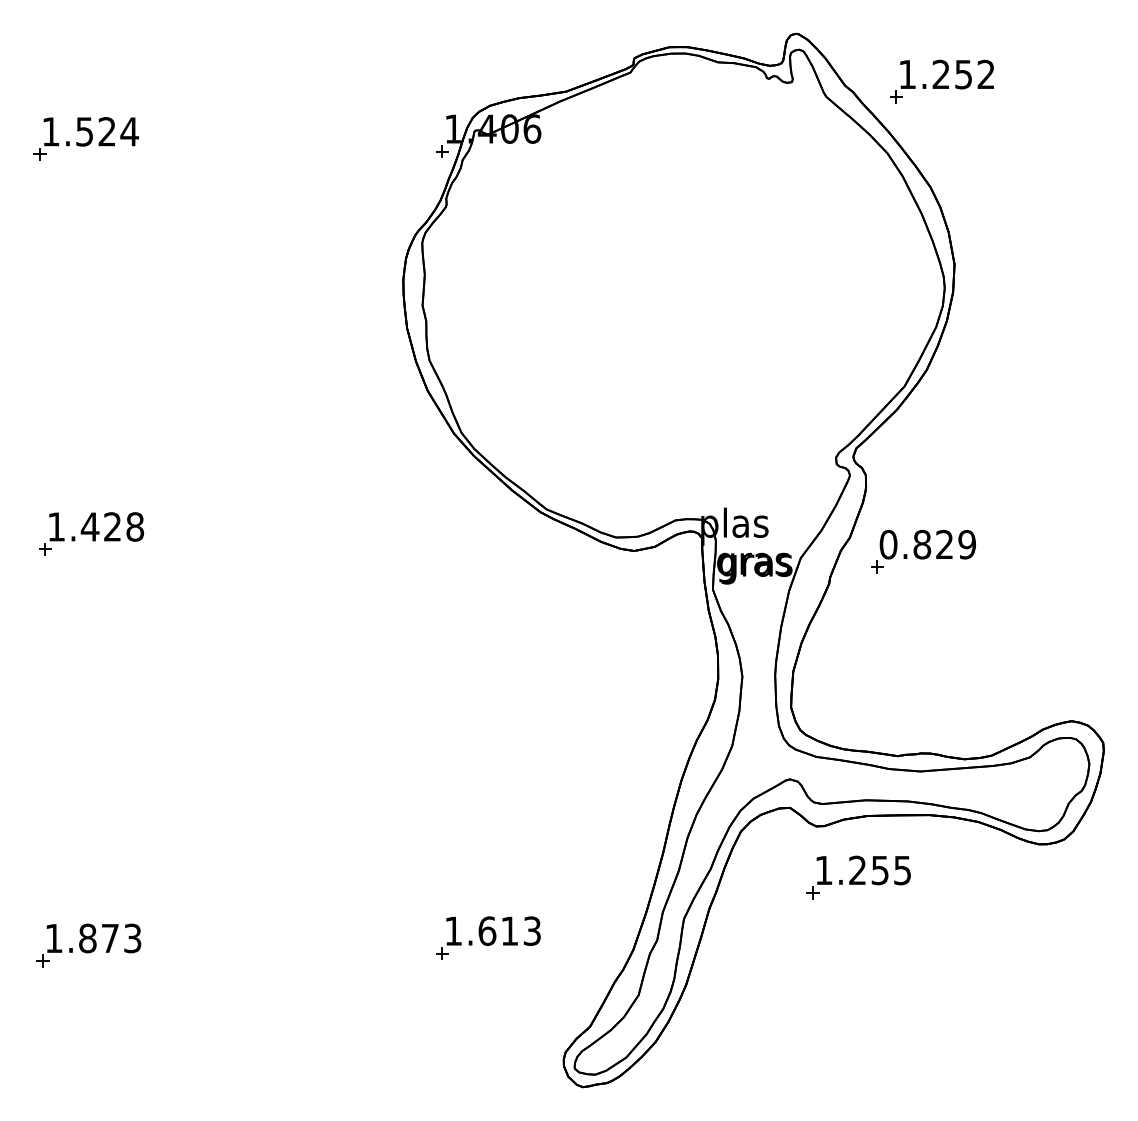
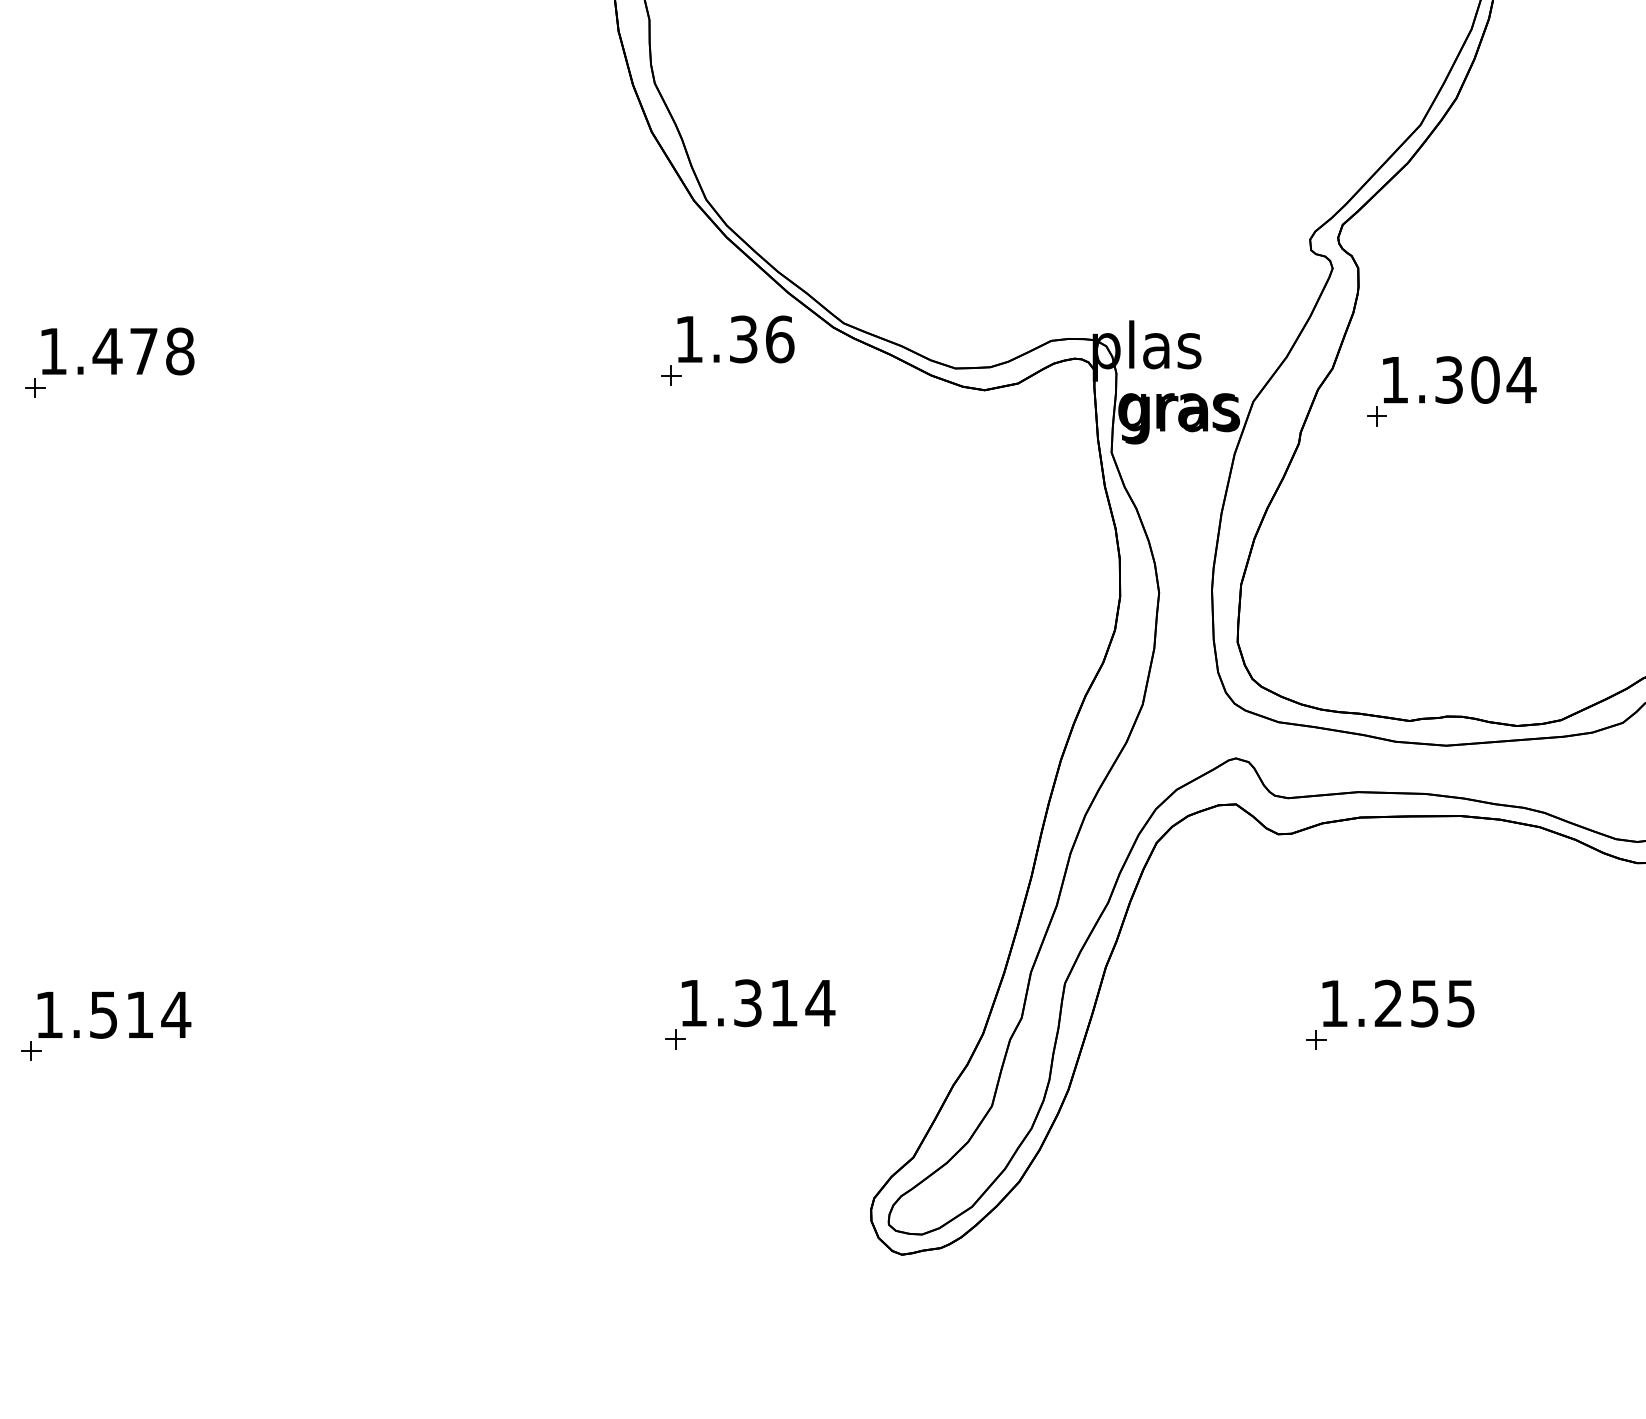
text: (112, 526) -> (143, 350), 1.428 -> 1.478
part: (474, 526) -> (727, 350), added
text: (927, 544) -> (1457, 379), 0.829 -> 1.304
part: (858, 877) -> (1389, 1014), moved
text: (509, 930) -> (783, 1002), 1.613 -> 1.314
text: (110, 938) -> (140, 1014), 1.873 -> 1.514

